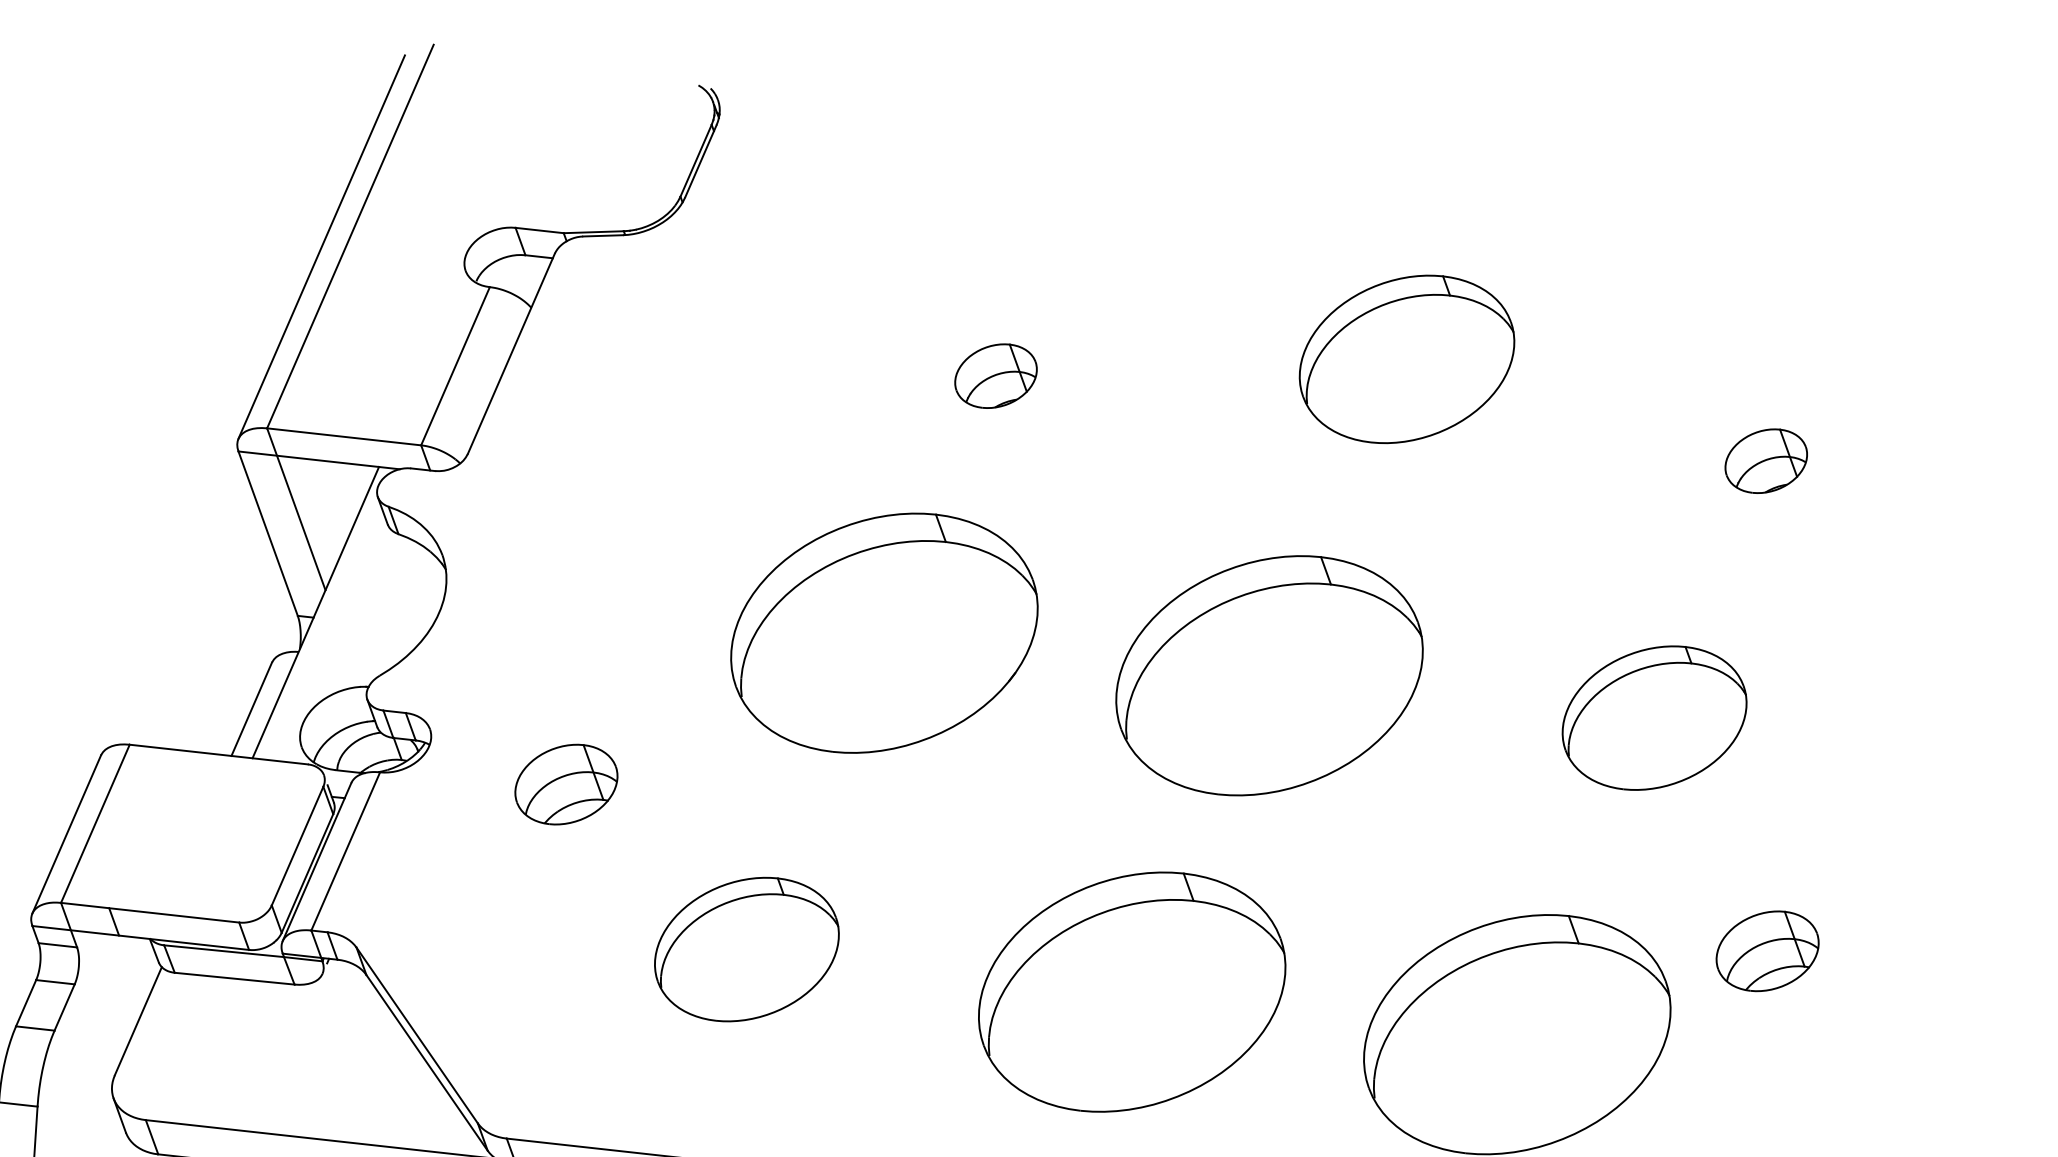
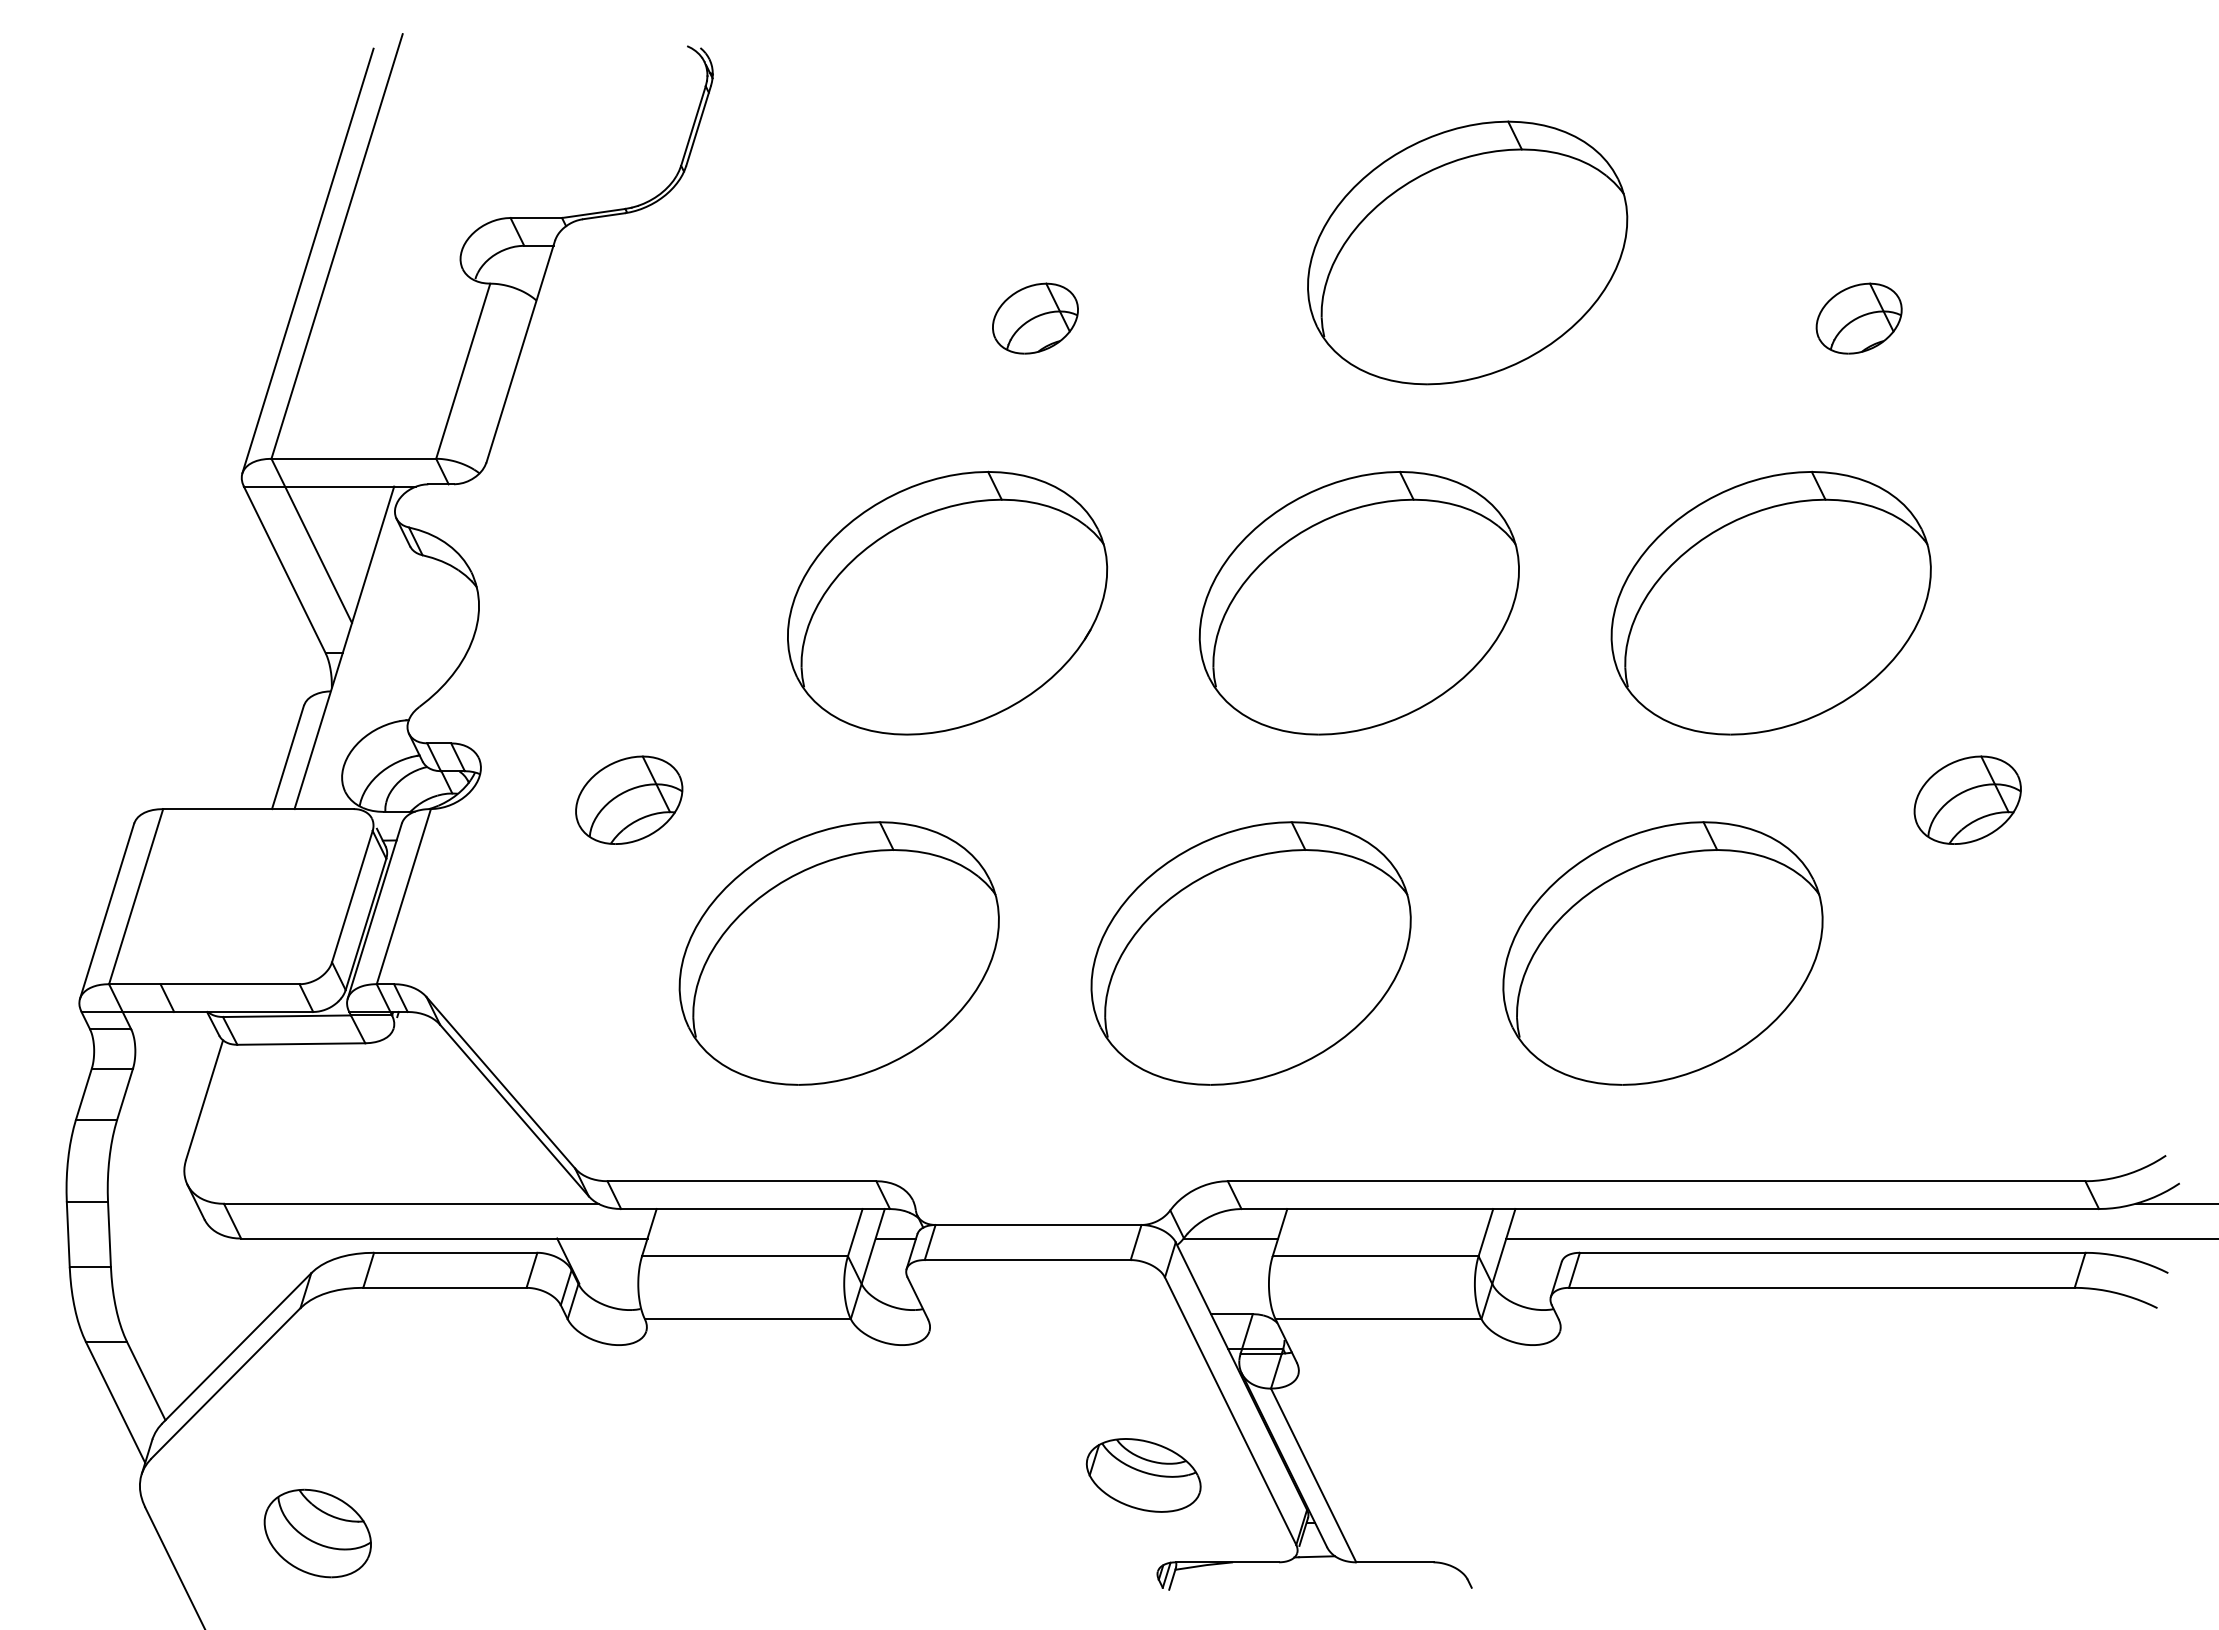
part: (1406, 358) -> (1467, 252), size x1.43
part: (1654, 717) -> (1770, 602), size x1.67
part: (746, 949) -> (838, 953), size x1.67
part: (1767, 950) -> (1967, 799), moved

